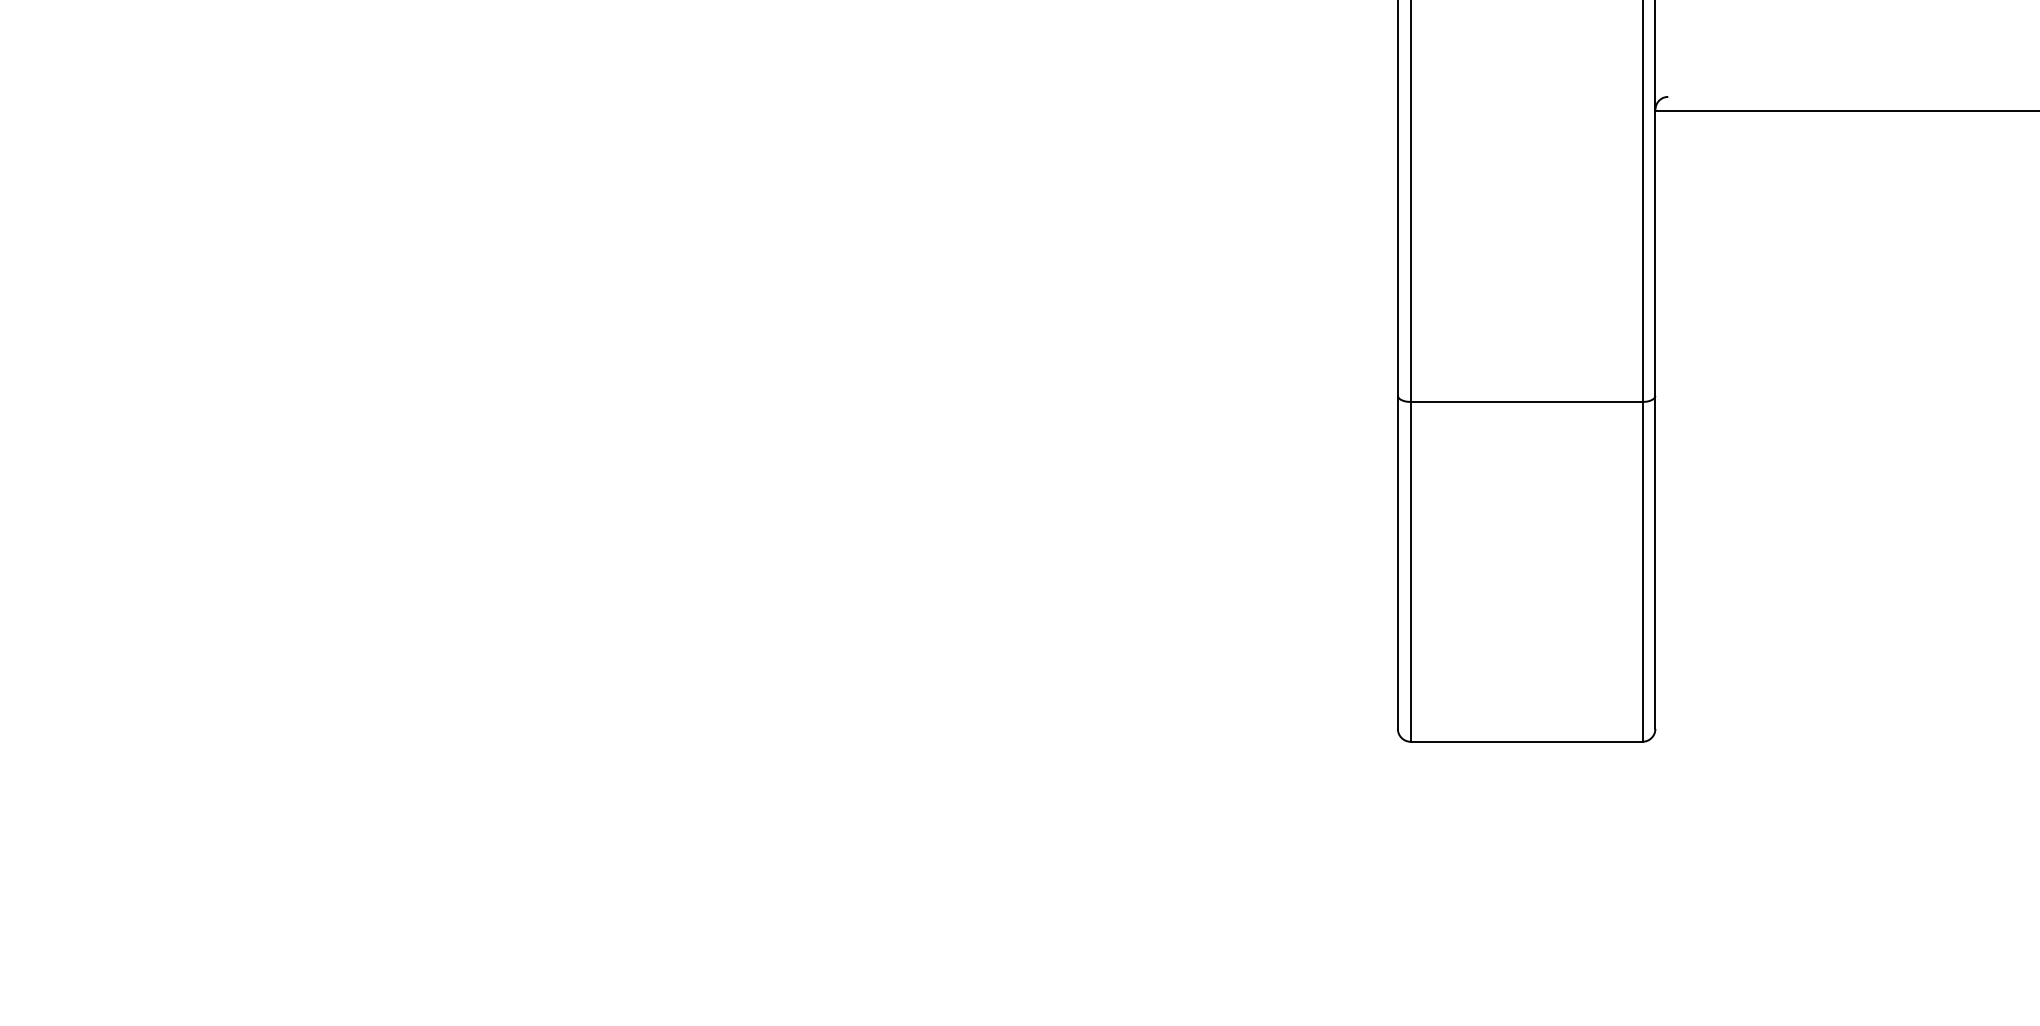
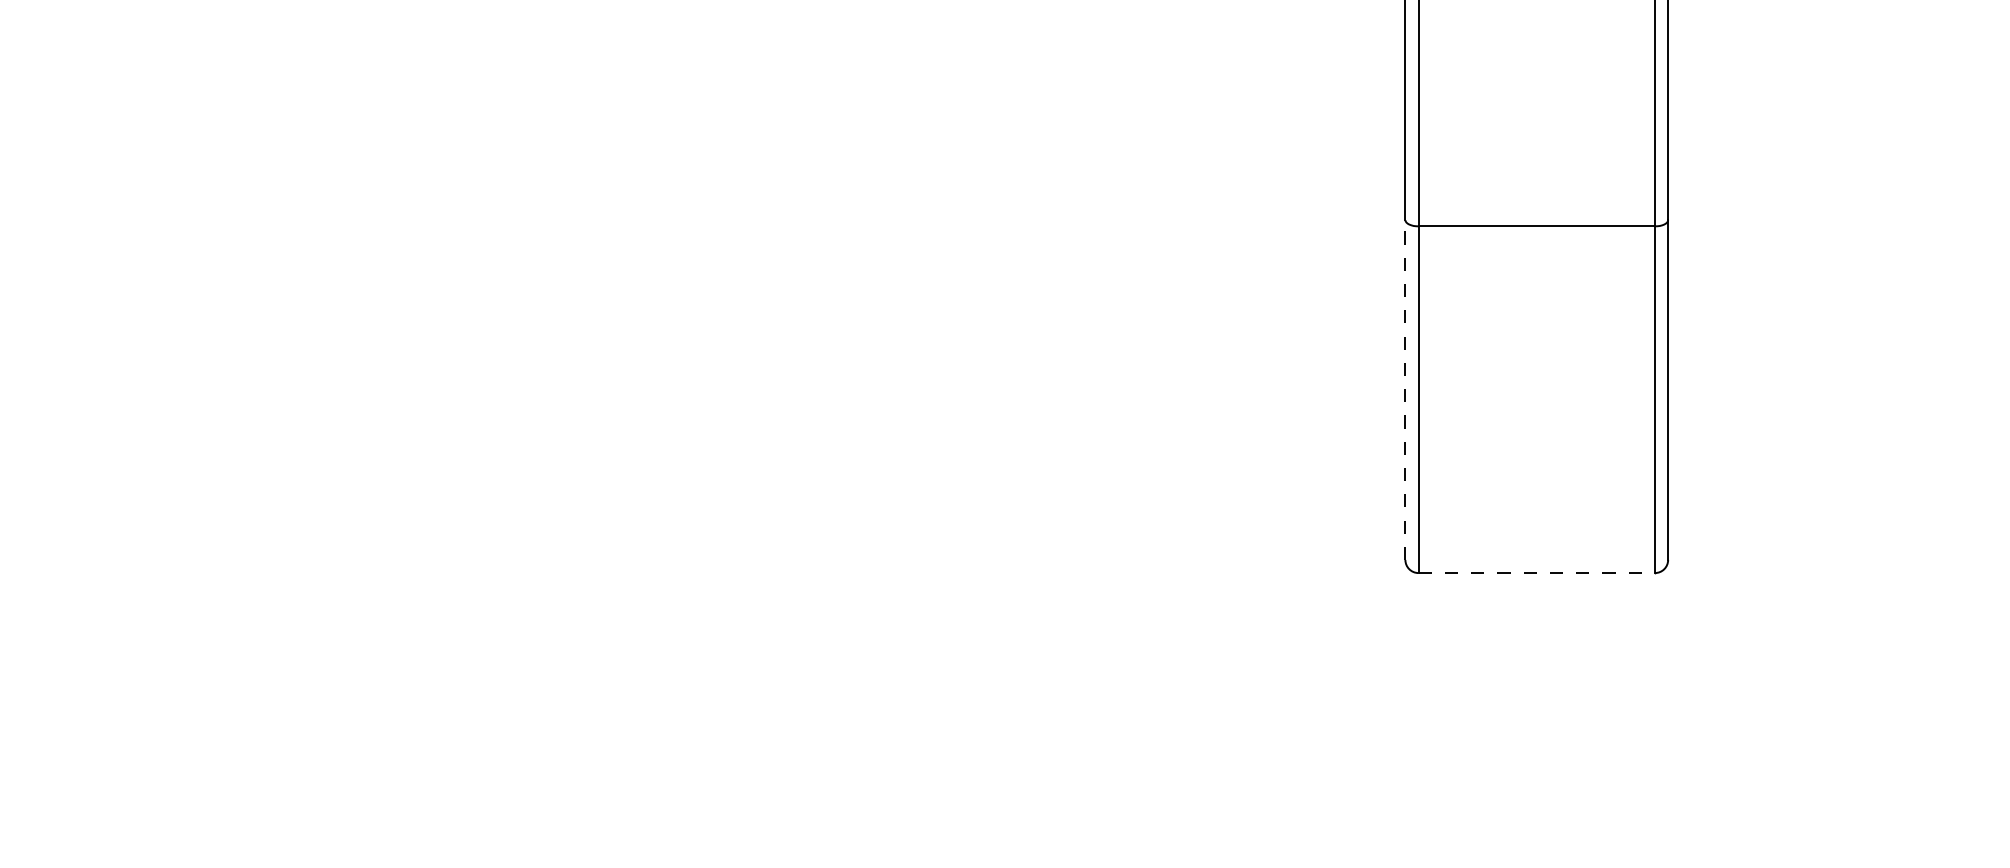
line: (1397, 562) -> (1405, 390), solid -> dashed
line: (1526, 741) -> (1536, 572), solid -> dashed

